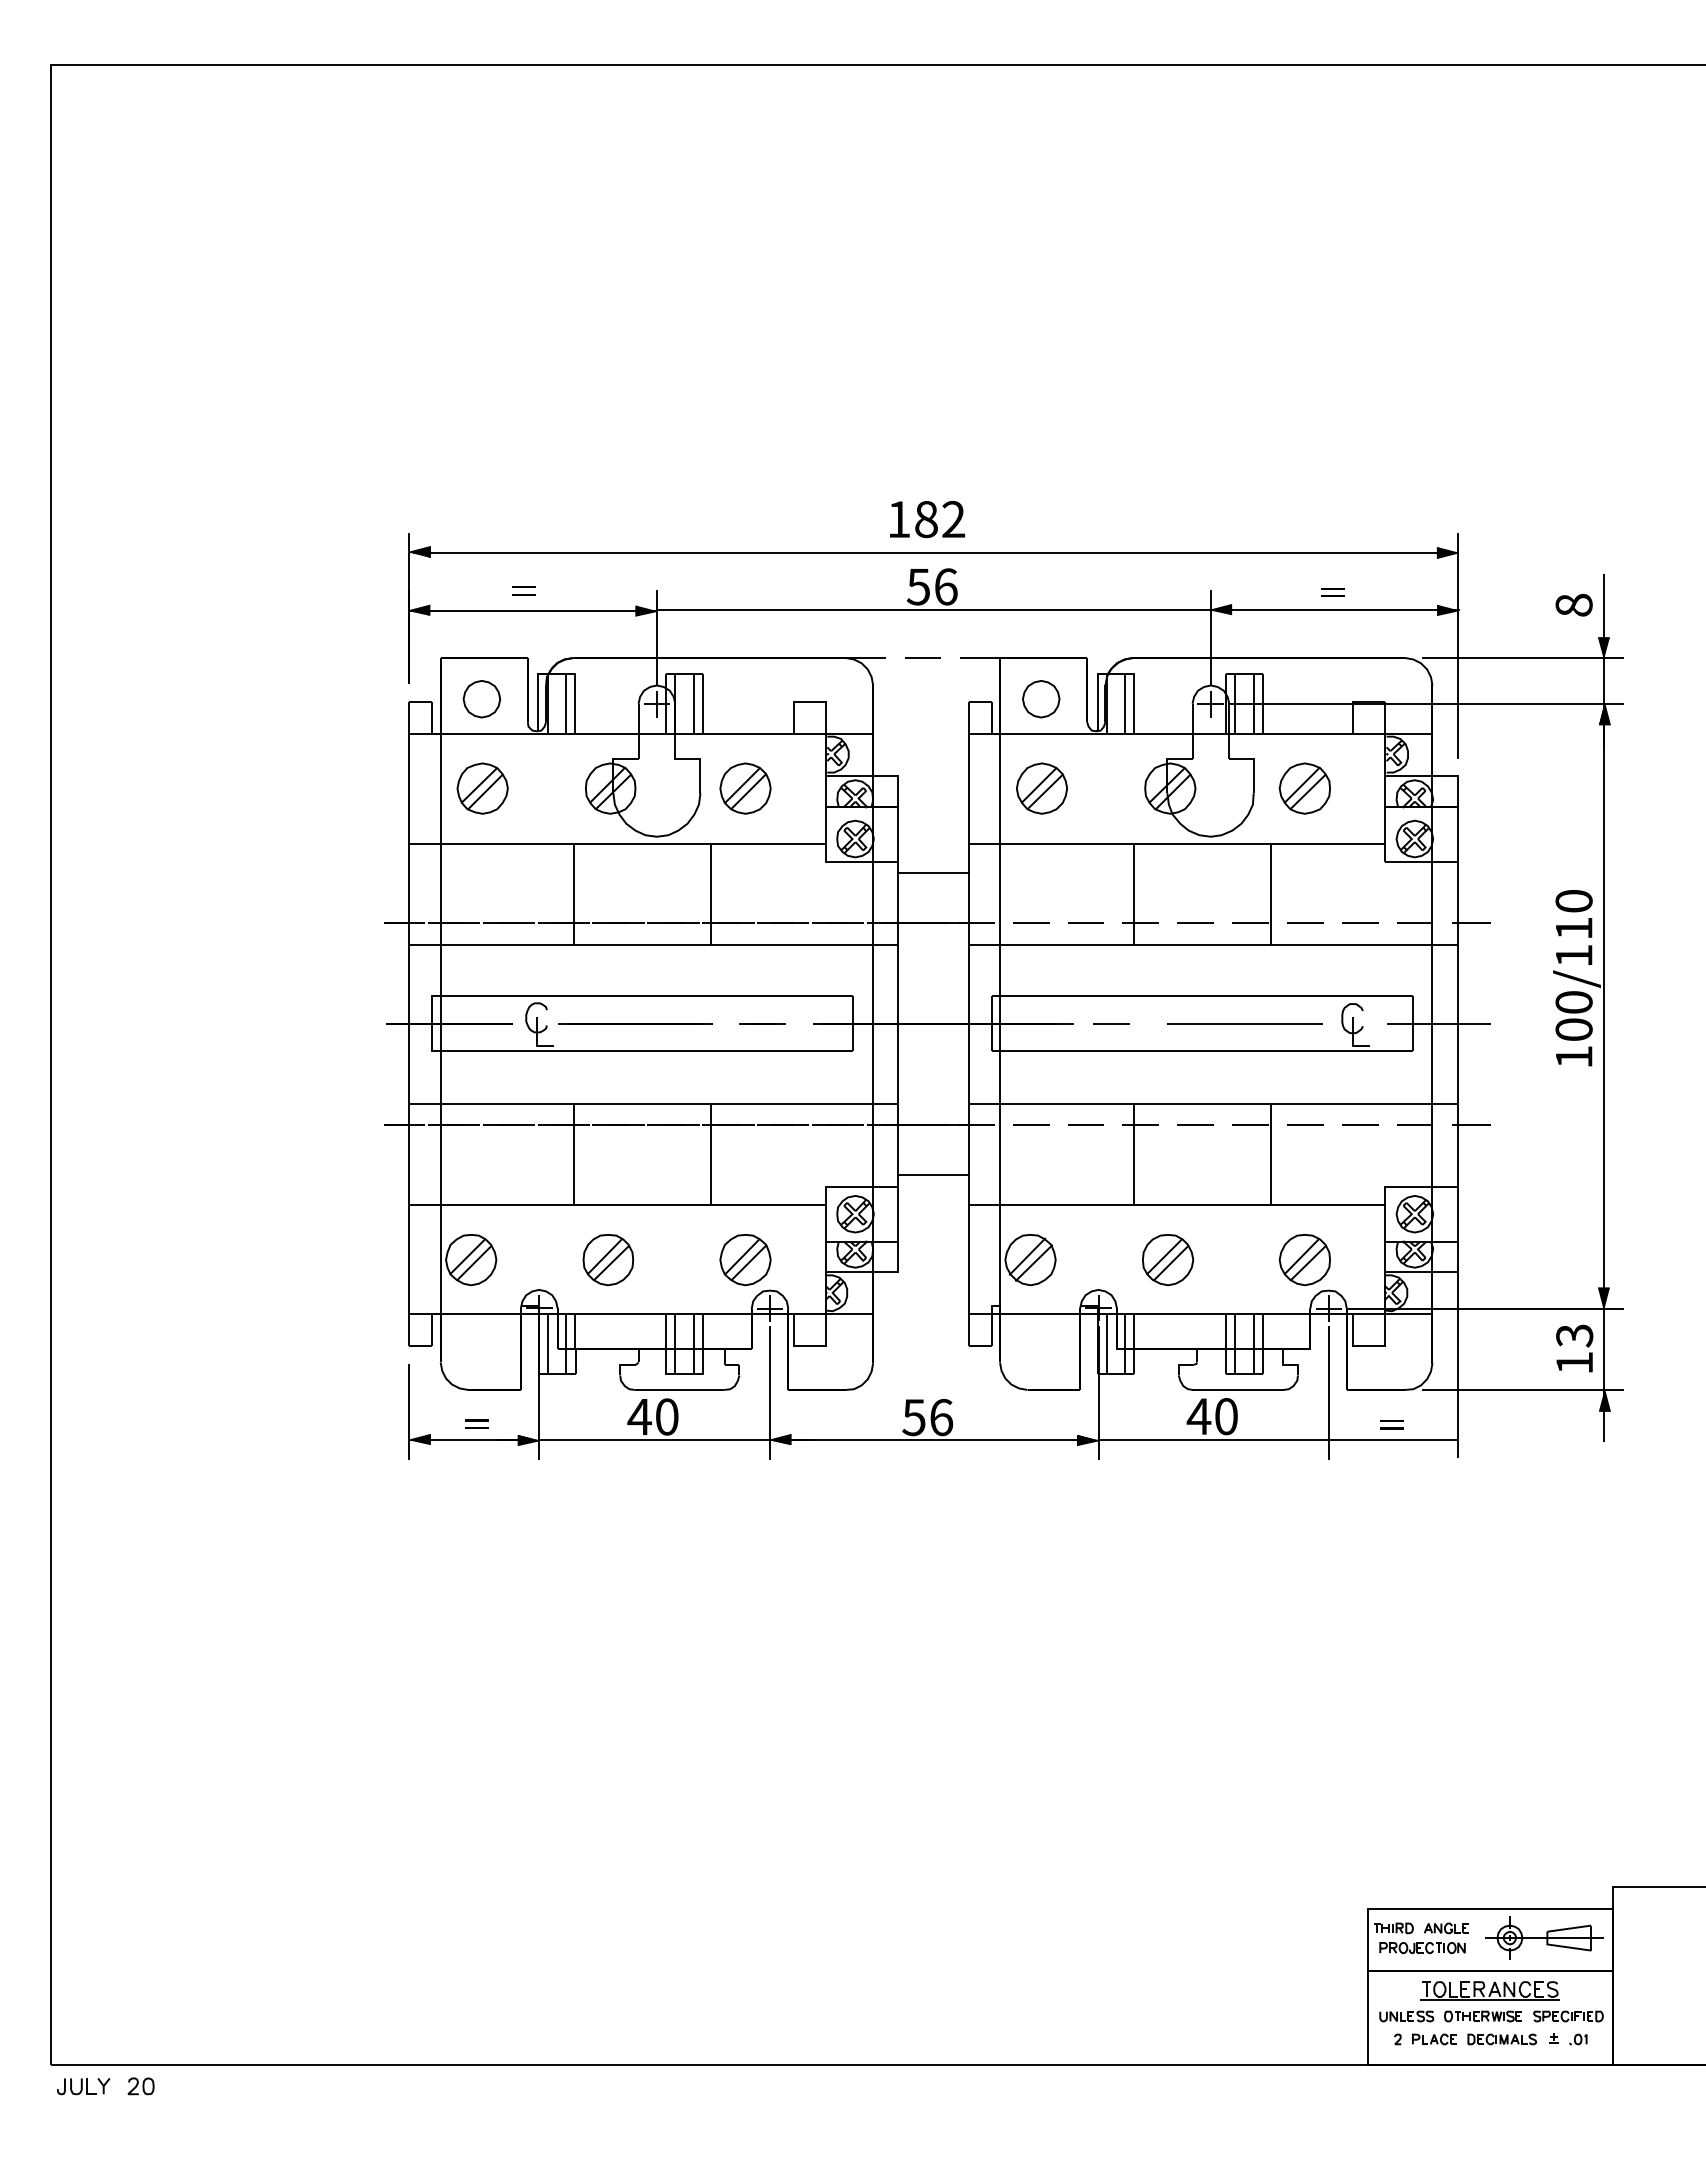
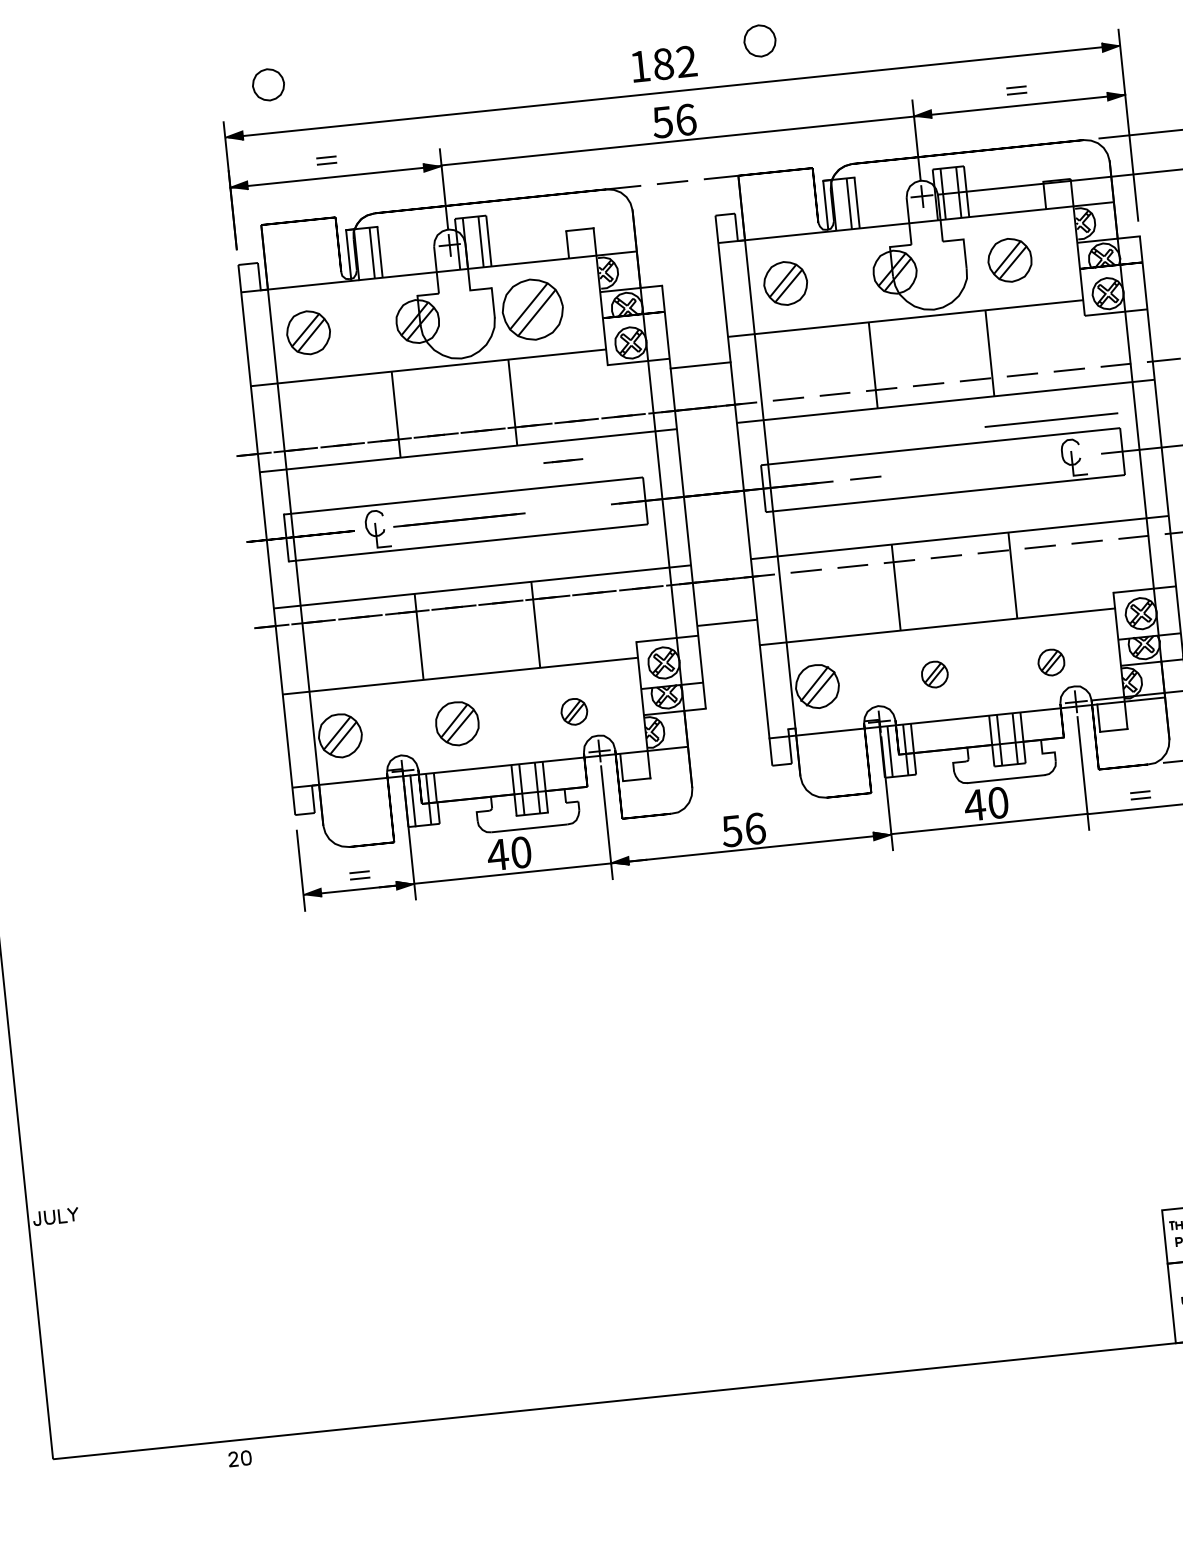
part: (481, 699) -> (268, 85), moved
part: (1041, 699) -> (760, 41), moved
part: (745, 788) -> (532, 309), size x1.4
line: (762, 1023) -> (563, 460), moved
line: (1244, 1023) -> (1051, 419), moved
part: (745, 1260) -> (574, 712), size x0.6
part: (1168, 1260) -> (935, 674), size x0.6
part: (1304, 1260) -> (1051, 662), size x0.6
part: (83, 2086) -> (55, 1216), moved
part: (140, 2086) -> (239, 1458), moved

